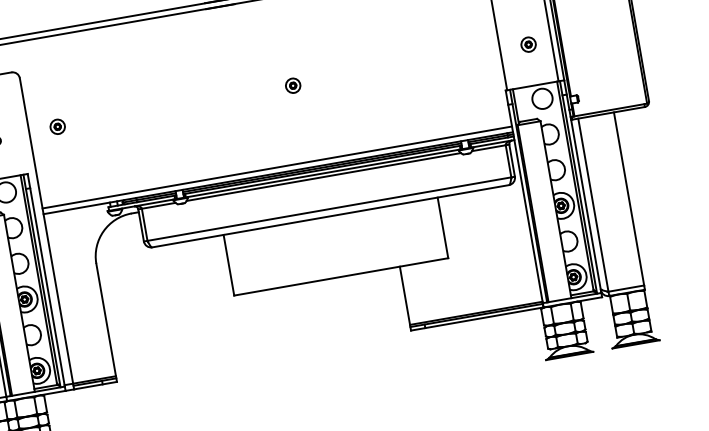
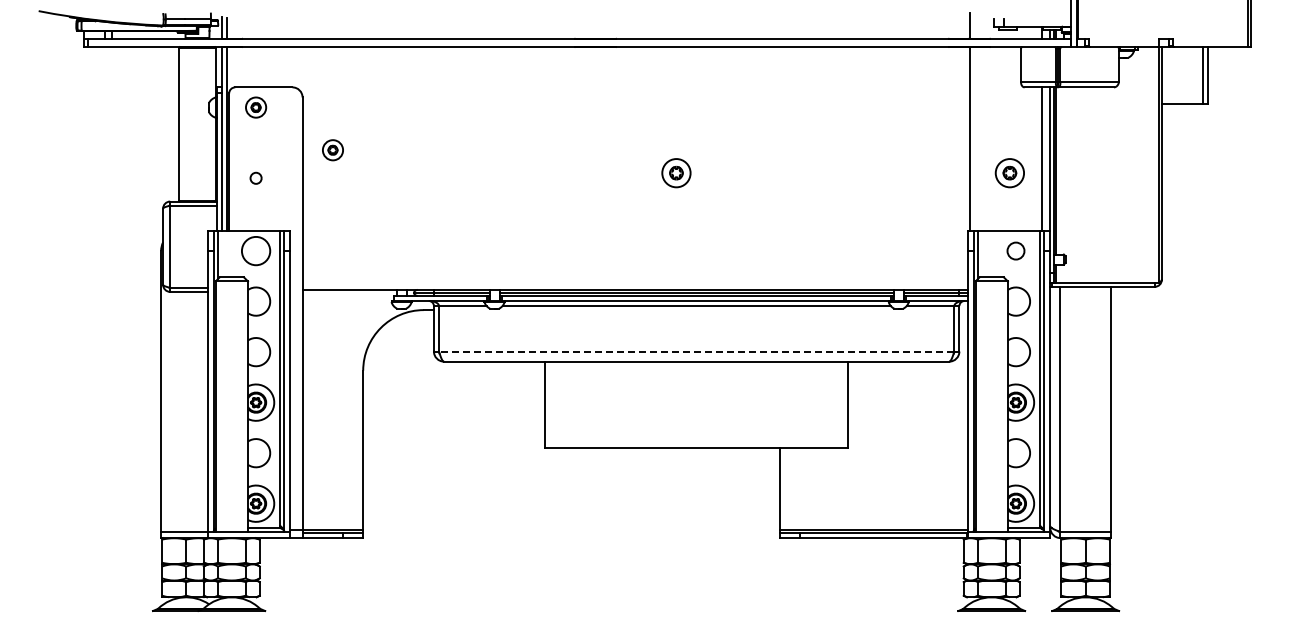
part: (528, 44) -> (1009, 173), size x1.4
part: (293, 85) -> (676, 173), size x1.4
circle: (542, 98) -> (1015, 250), size x0.6
part: (57, 127) -> (332, 150), moved
line: (276, 167) -> (634, 281), removed
line: (329, 209) -> (696, 351), solid -> dashed

